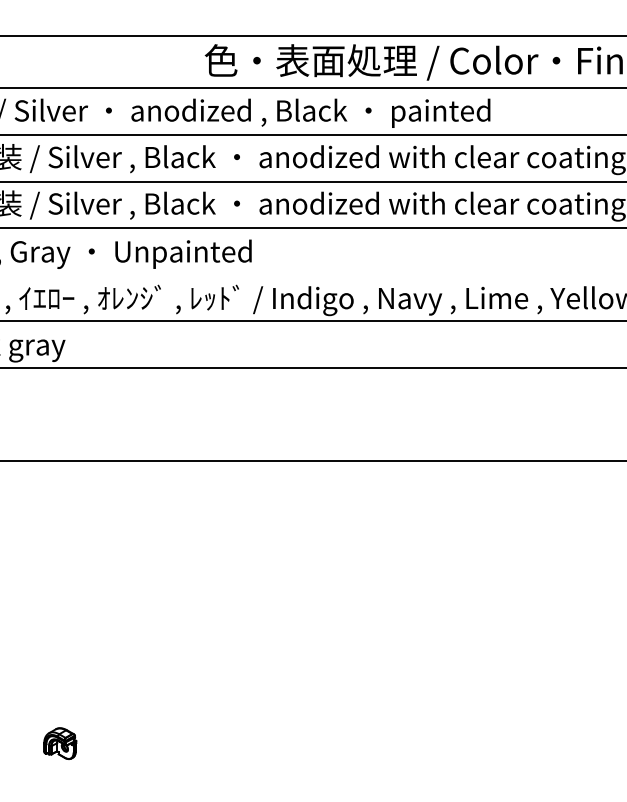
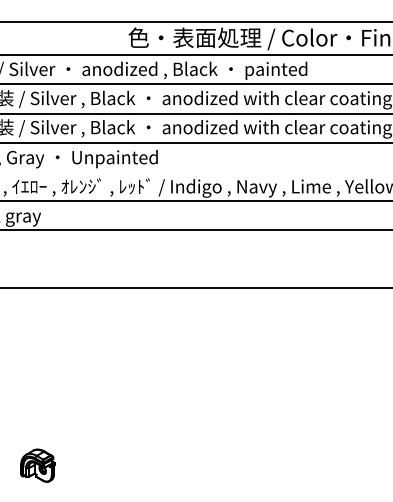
part: (59, 743) -> (37, 465), size x1.67

